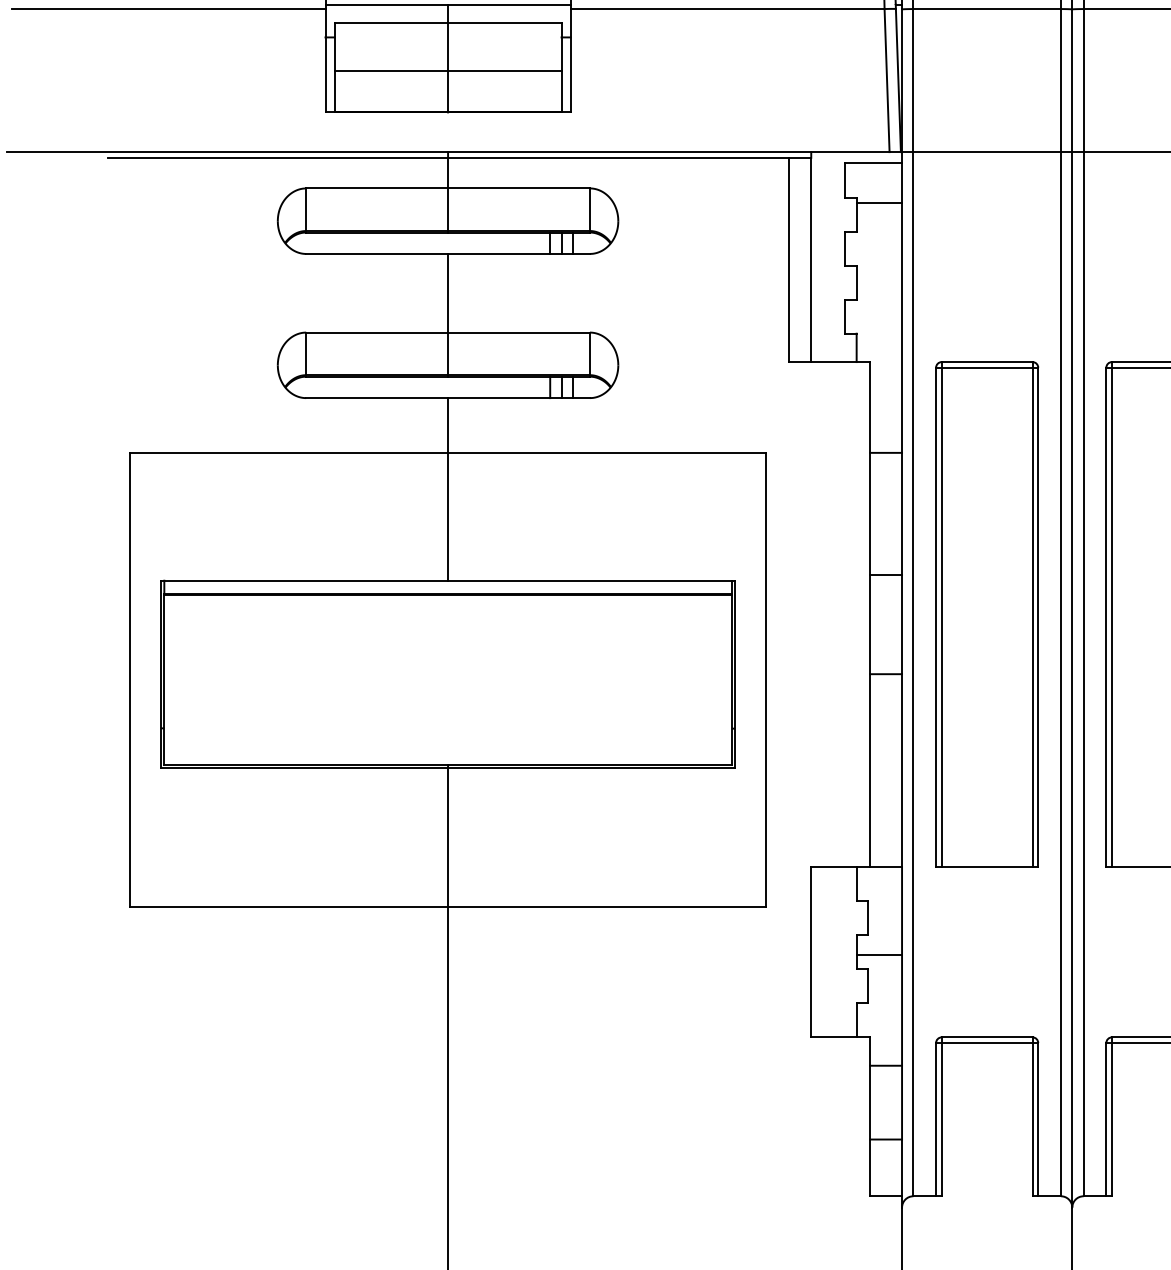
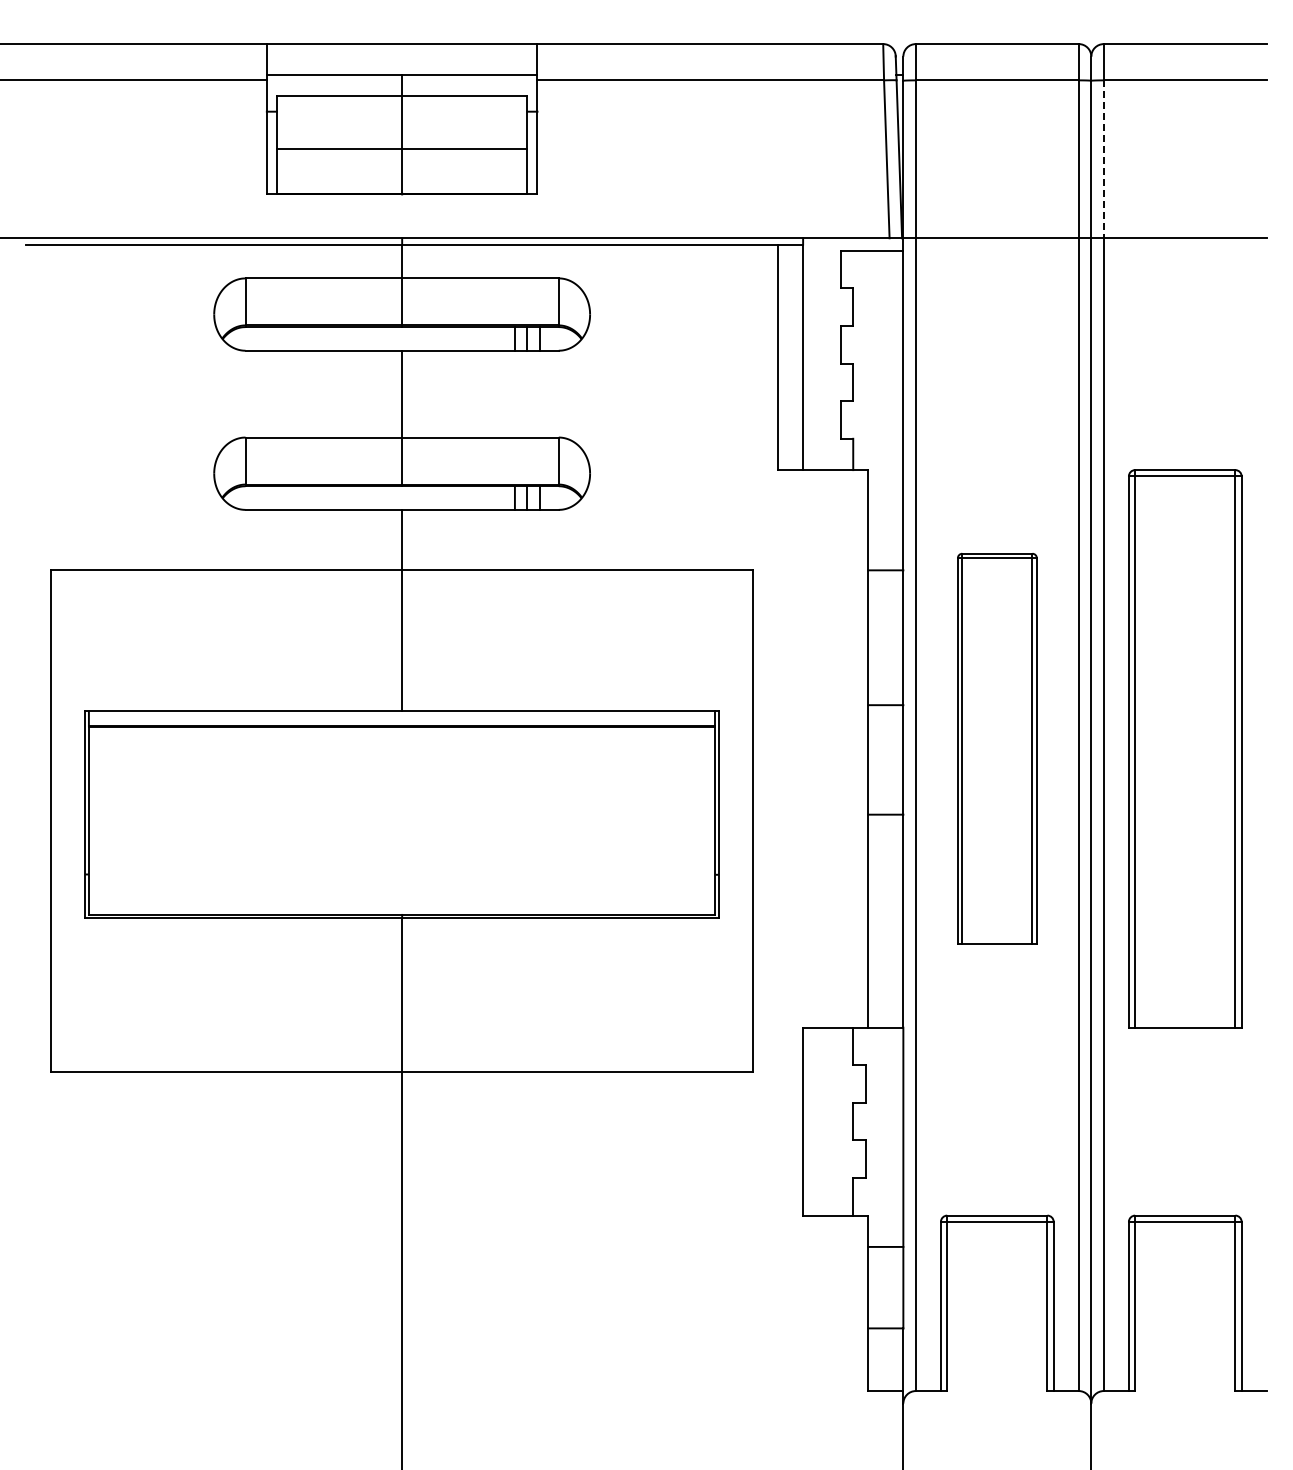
line: (1083, 80) -> (1103, 159), solid -> dashed
line: (879, 203) -> (878, 294), removed
part: (987, 614) -> (997, 748), size x0.7
line: (879, 954) -> (878, 1124), removed

